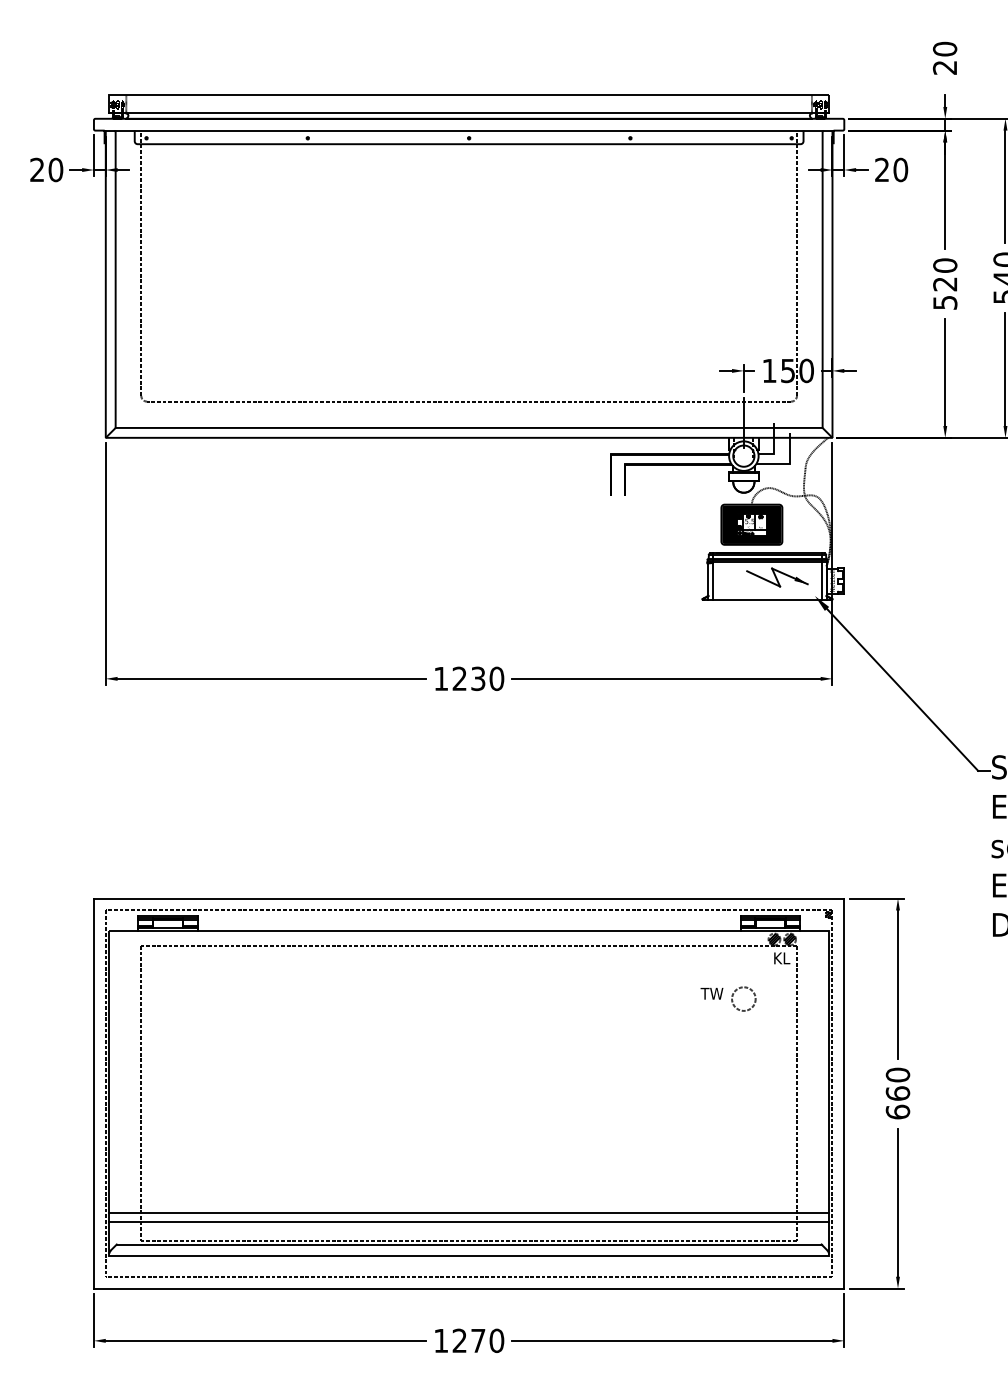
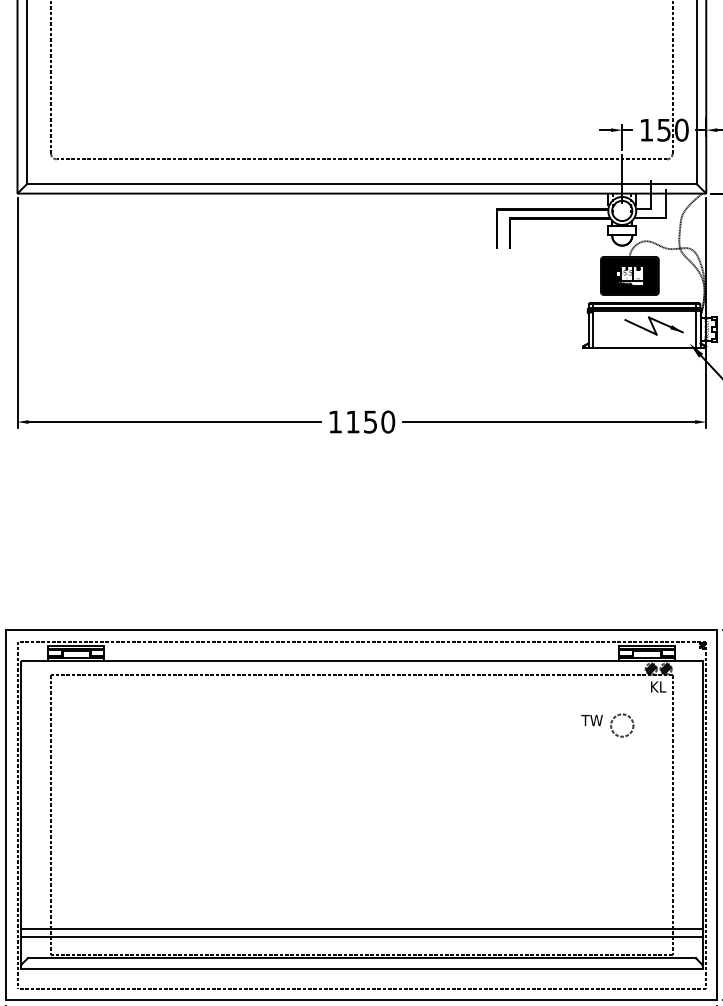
text: (468, 678) -> (361, 421), 1230 -> 1150

